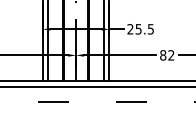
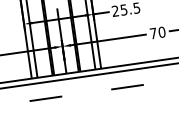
text: (167, 55) -> (157, 33), 82 -> 70

